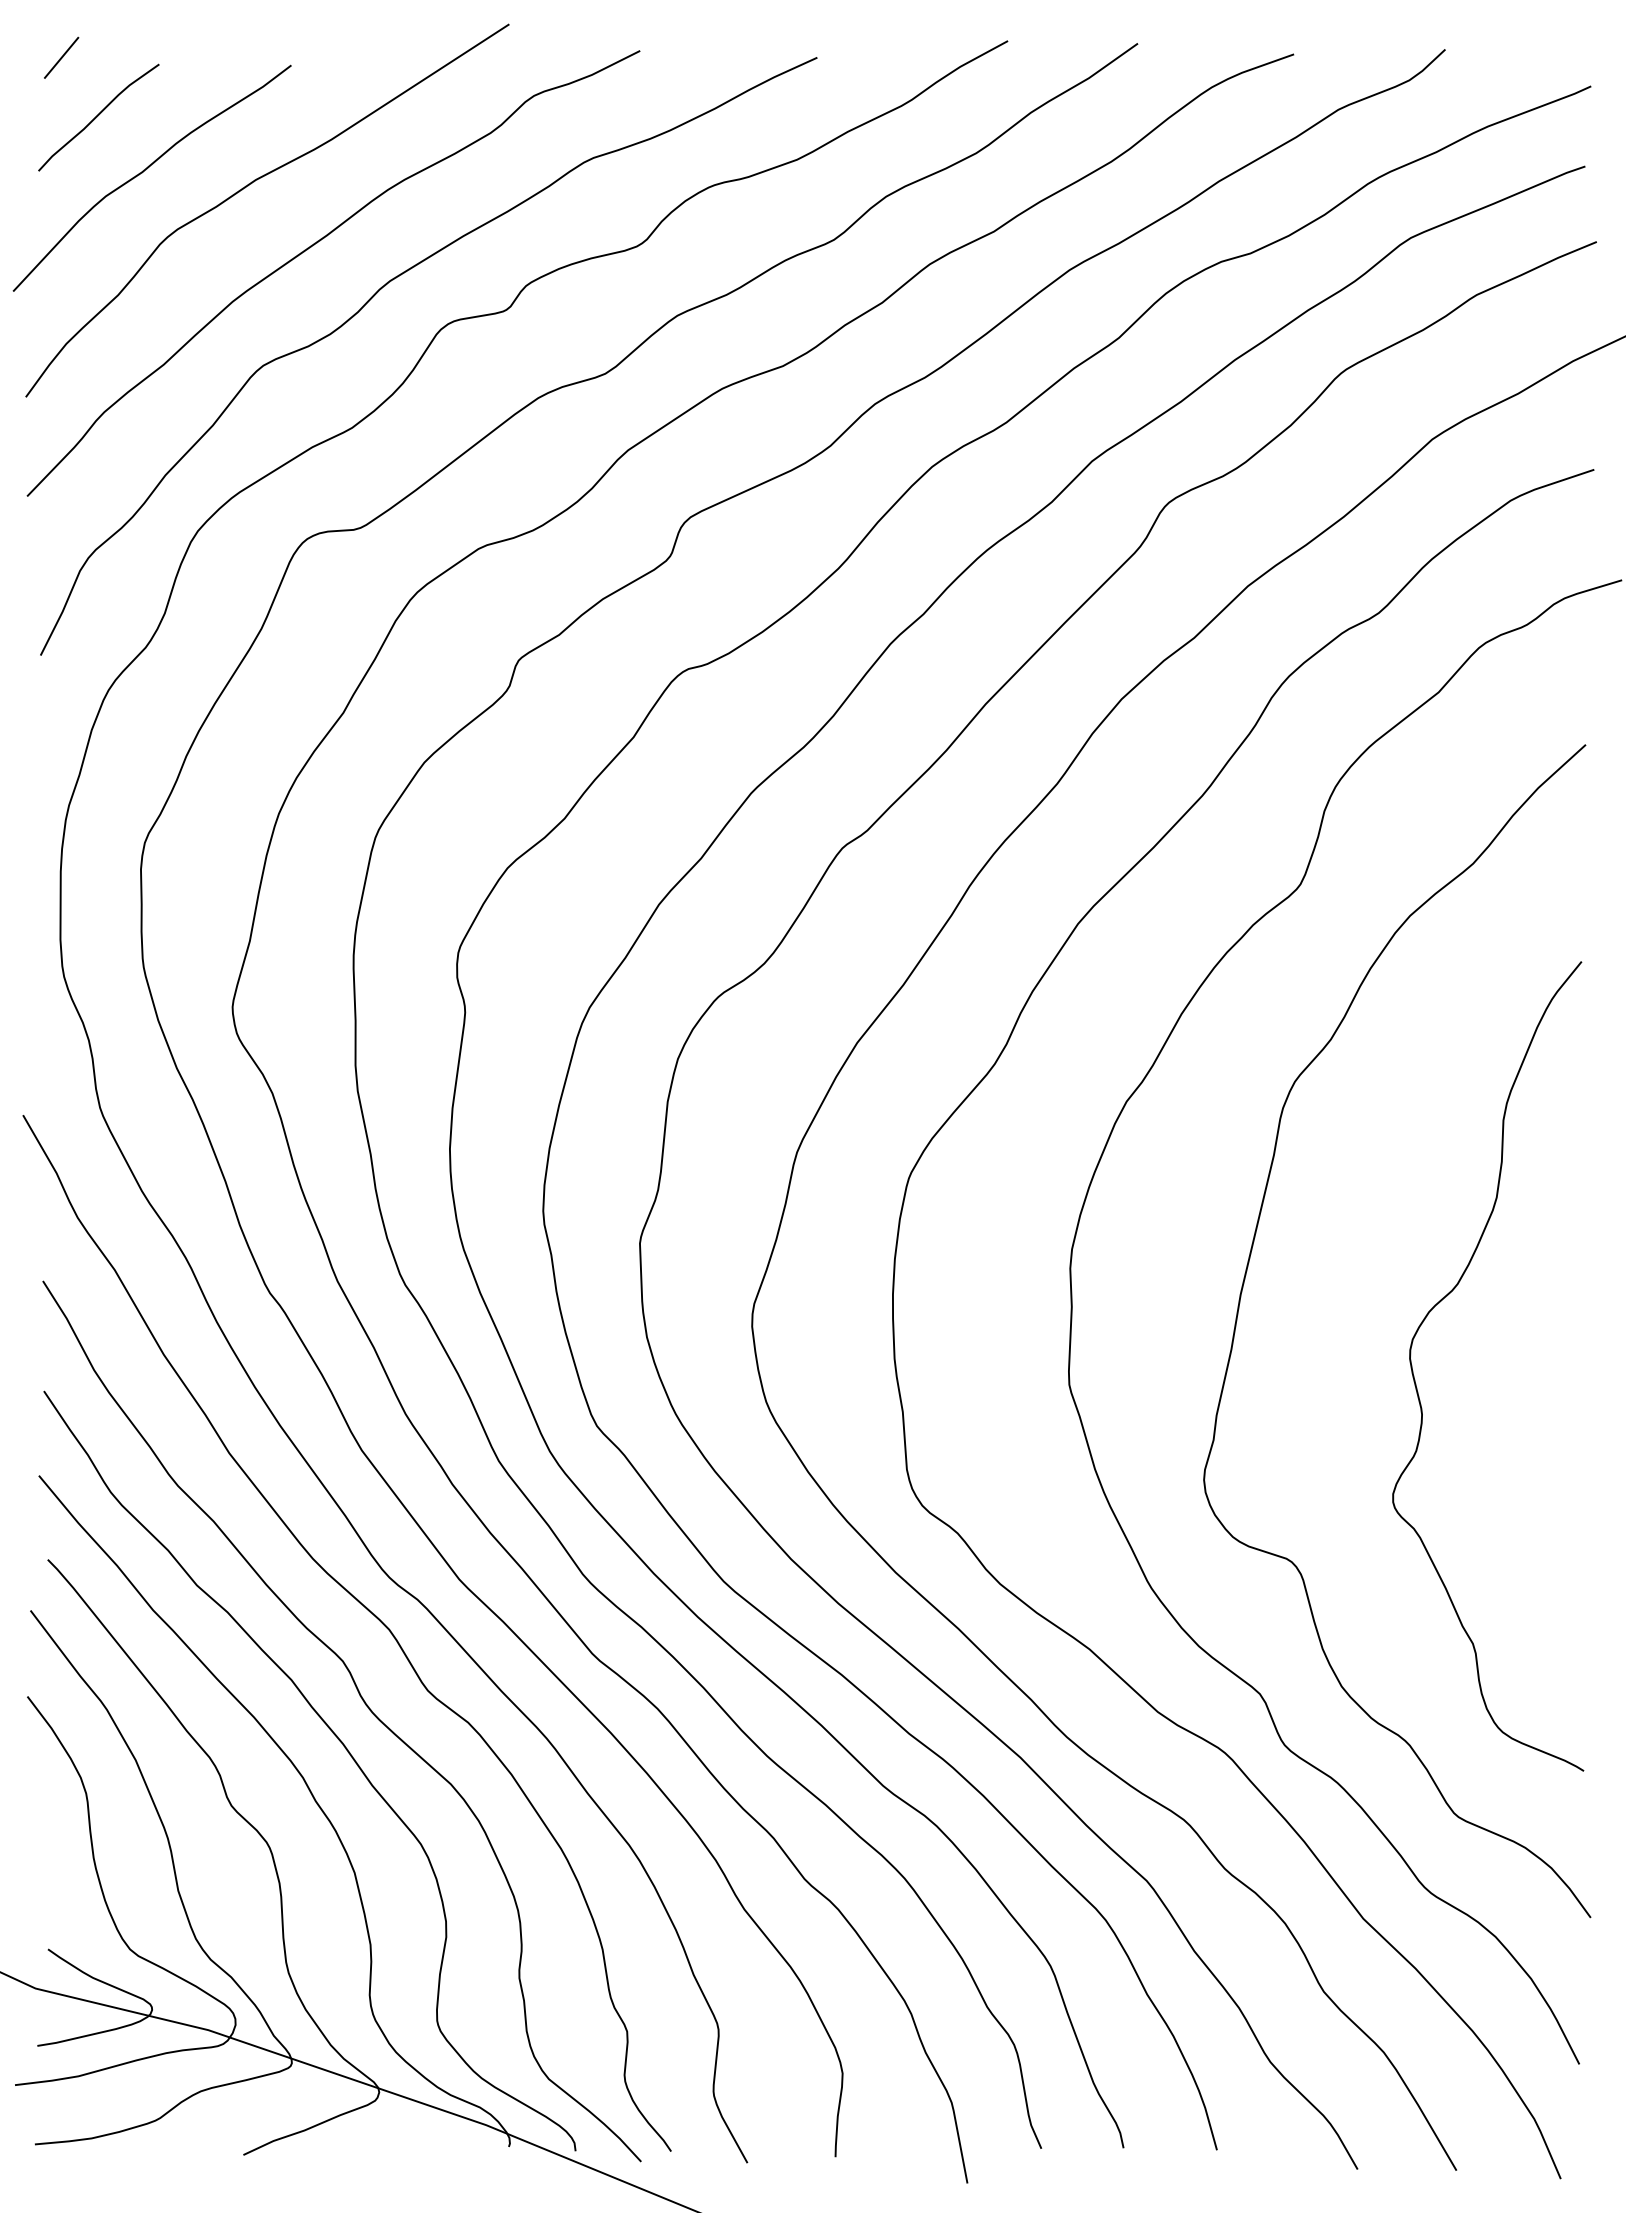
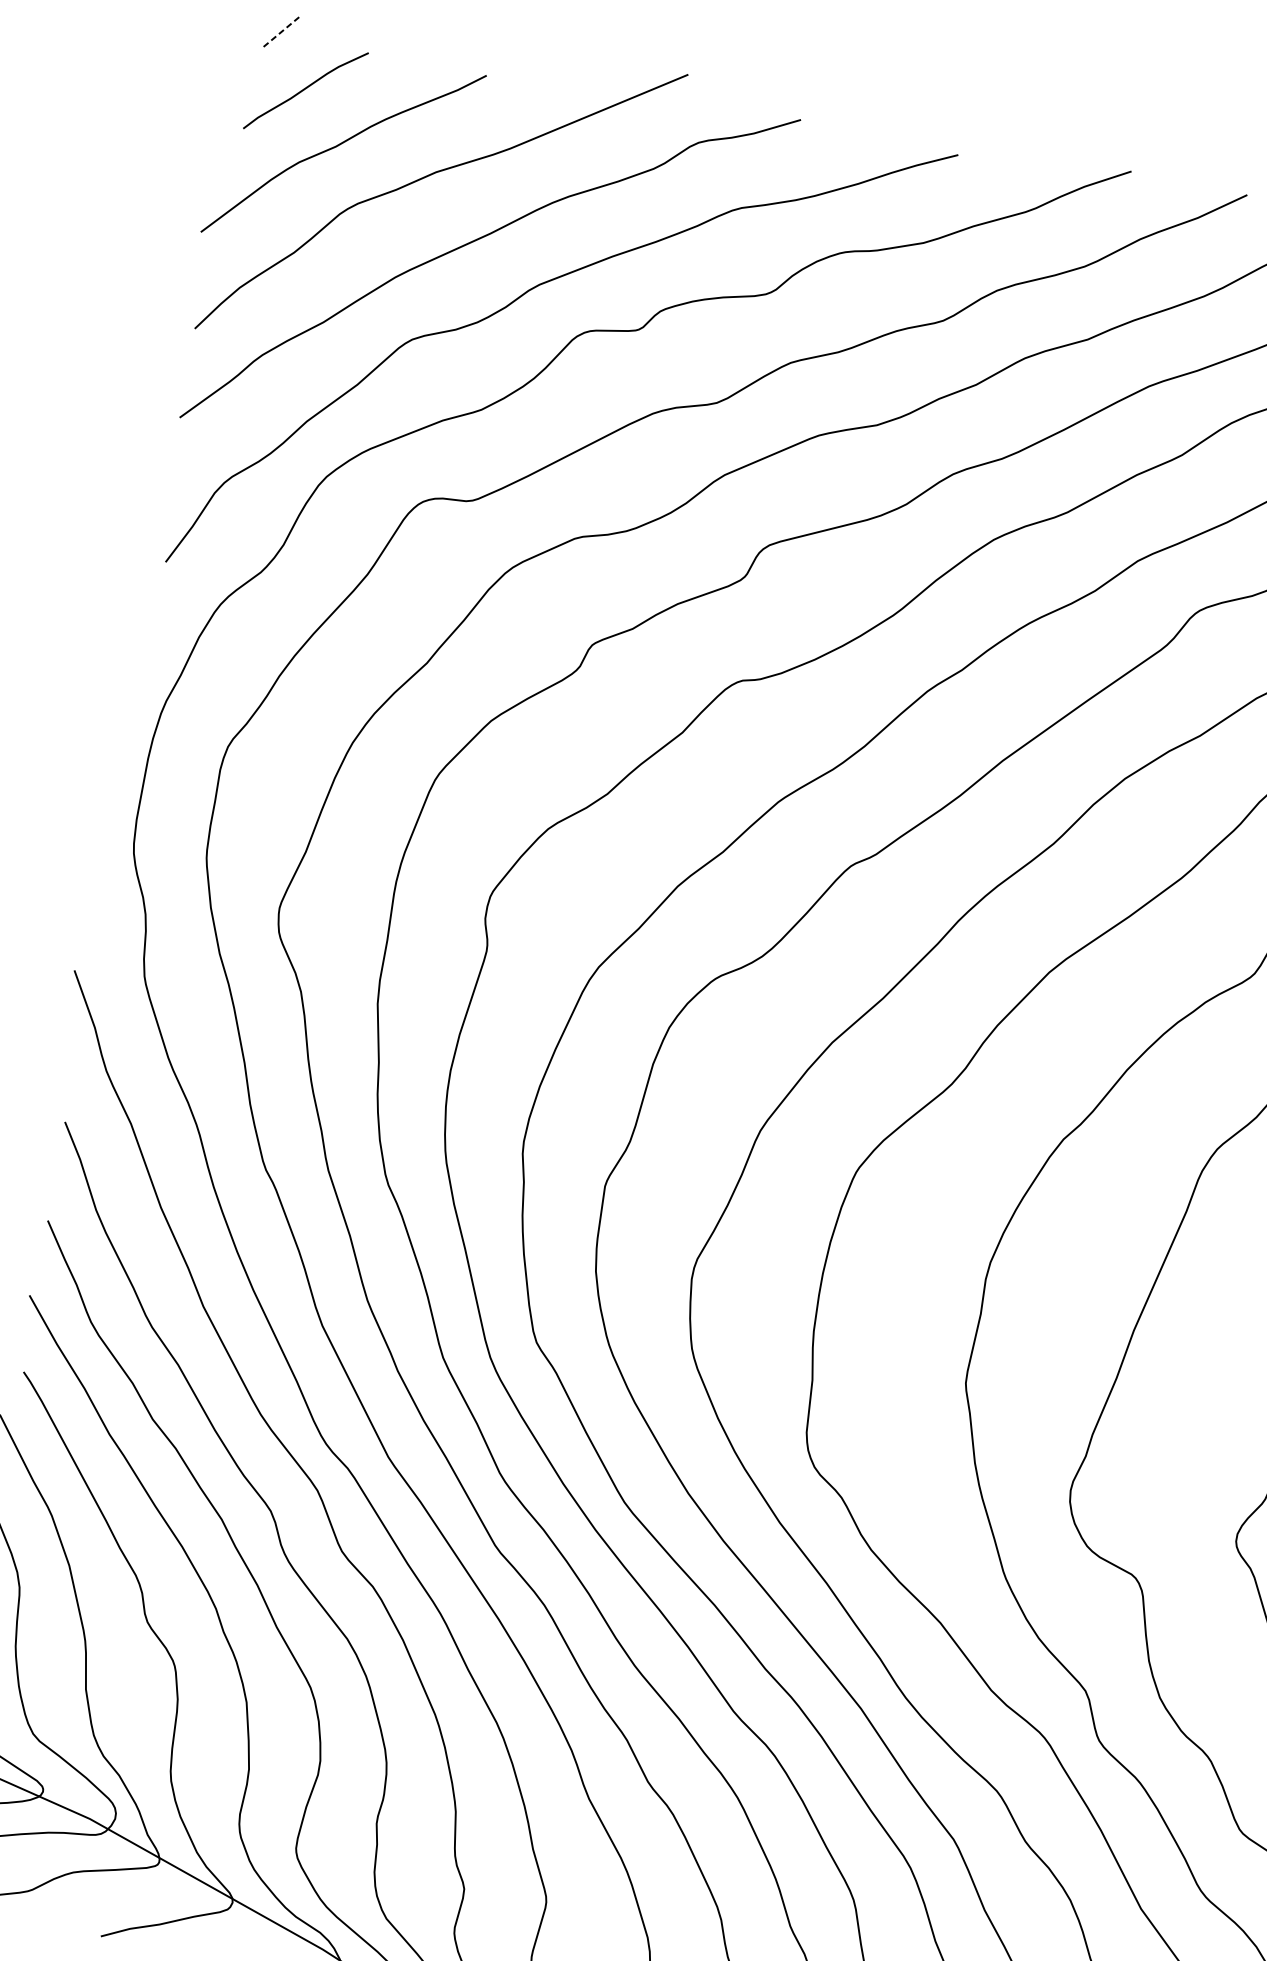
line: (61, 57) -> (282, 30), solid -> dashed

